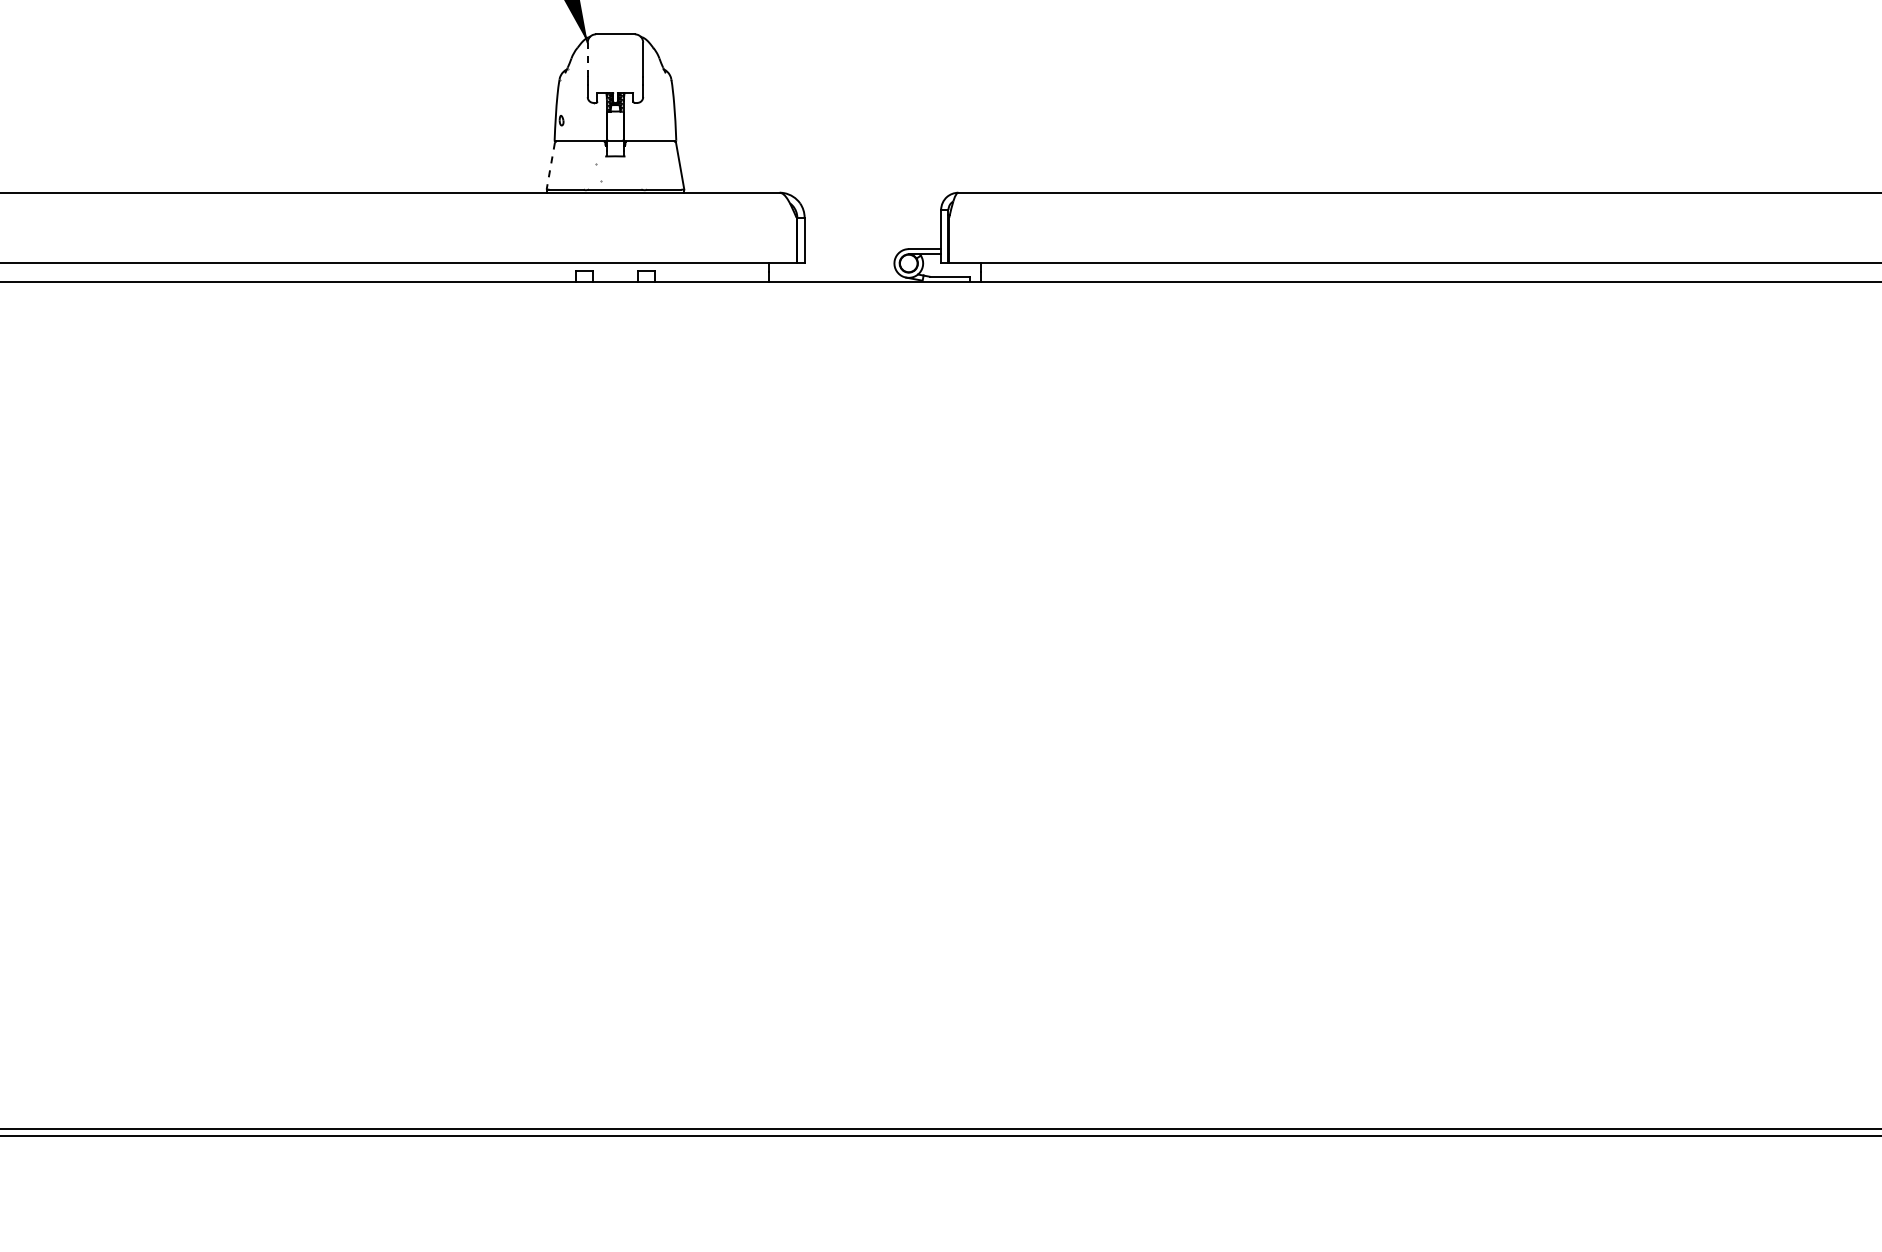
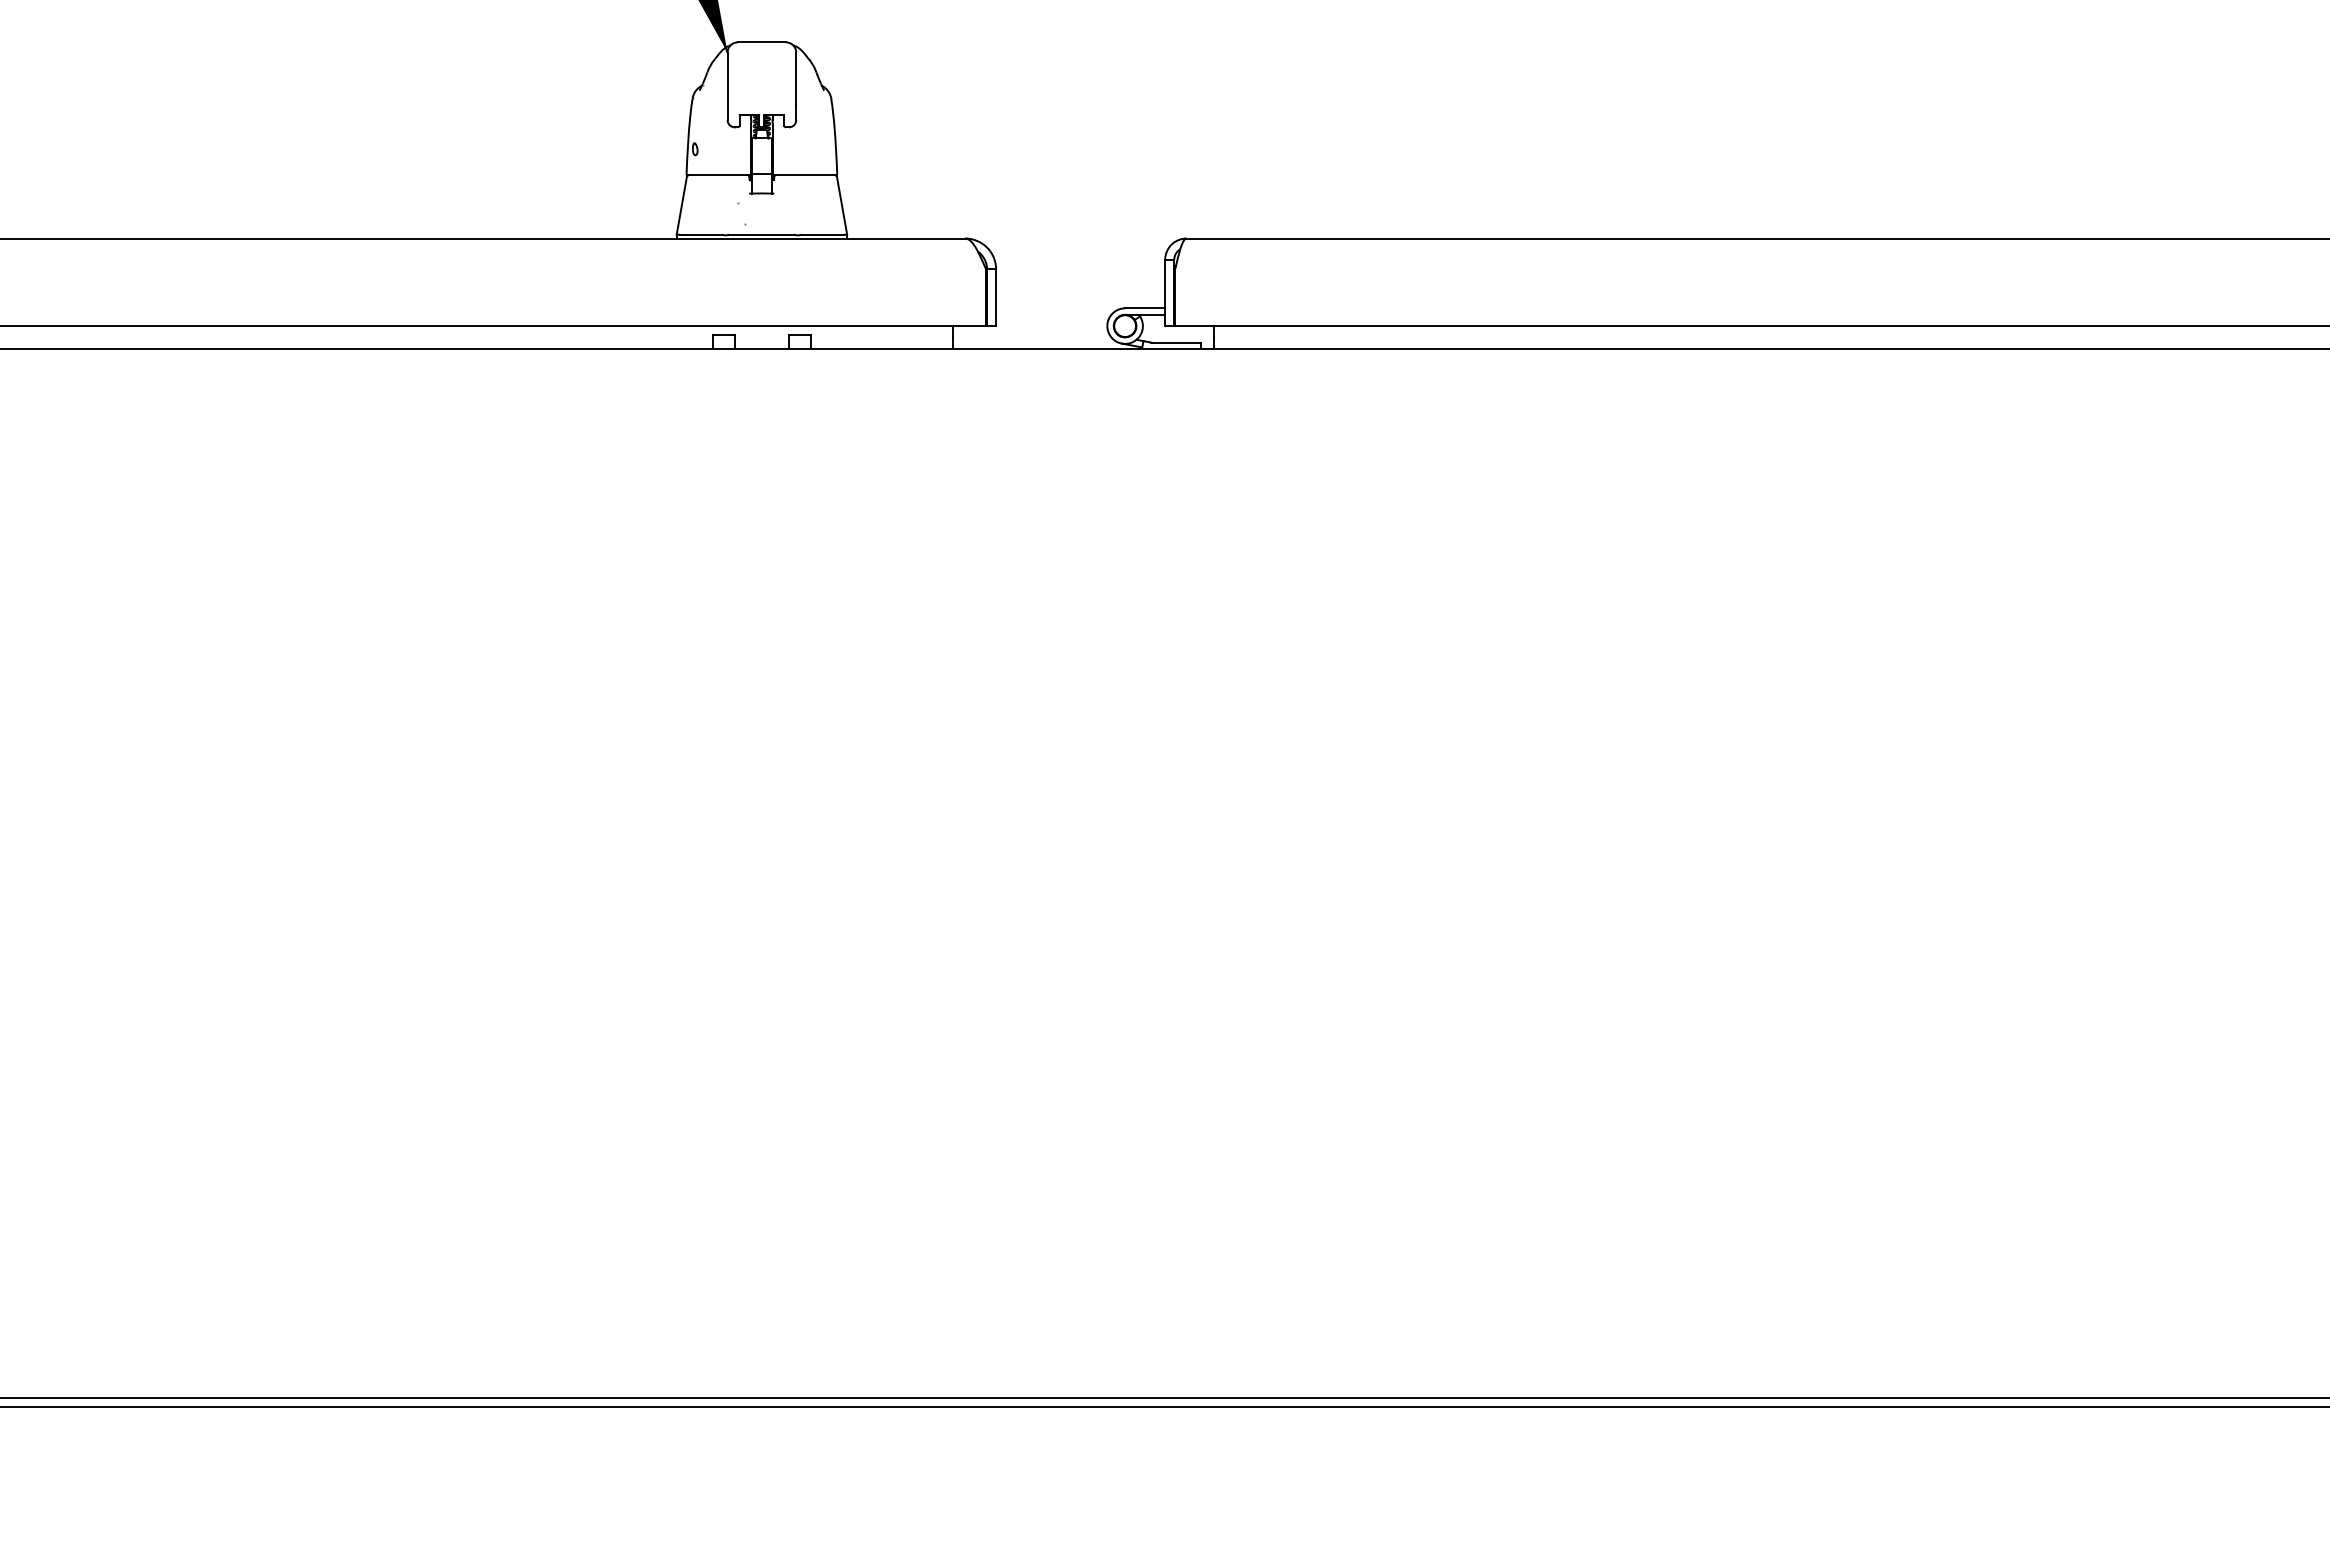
line: (587, 59) -> (727, 73), dashed -> solid
line: (550, 166) -> (681, 205), dashed -> solid

